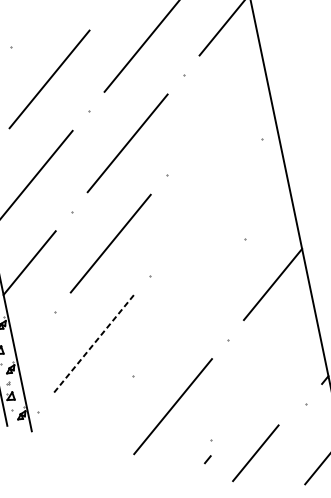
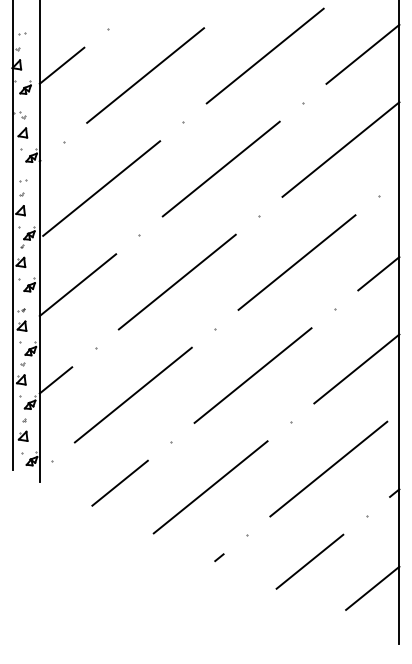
line: (222, 106) -> (340, 149), added
line: (274, 202) -> (378, 273), added
line: (205, 207) -> (296, 262), added
line: (188, 307) -> (252, 375), added
line: (94, 344) -> (133, 395), dashed -> solid
line: (27, 345) -> (55, 380), added
line: (266, 371) -> (328, 468), added
line: (97, 418) -> (119, 482), added
line: (255, 453) -> (309, 561), moved
line: (207, 459) -> (219, 557), moved

